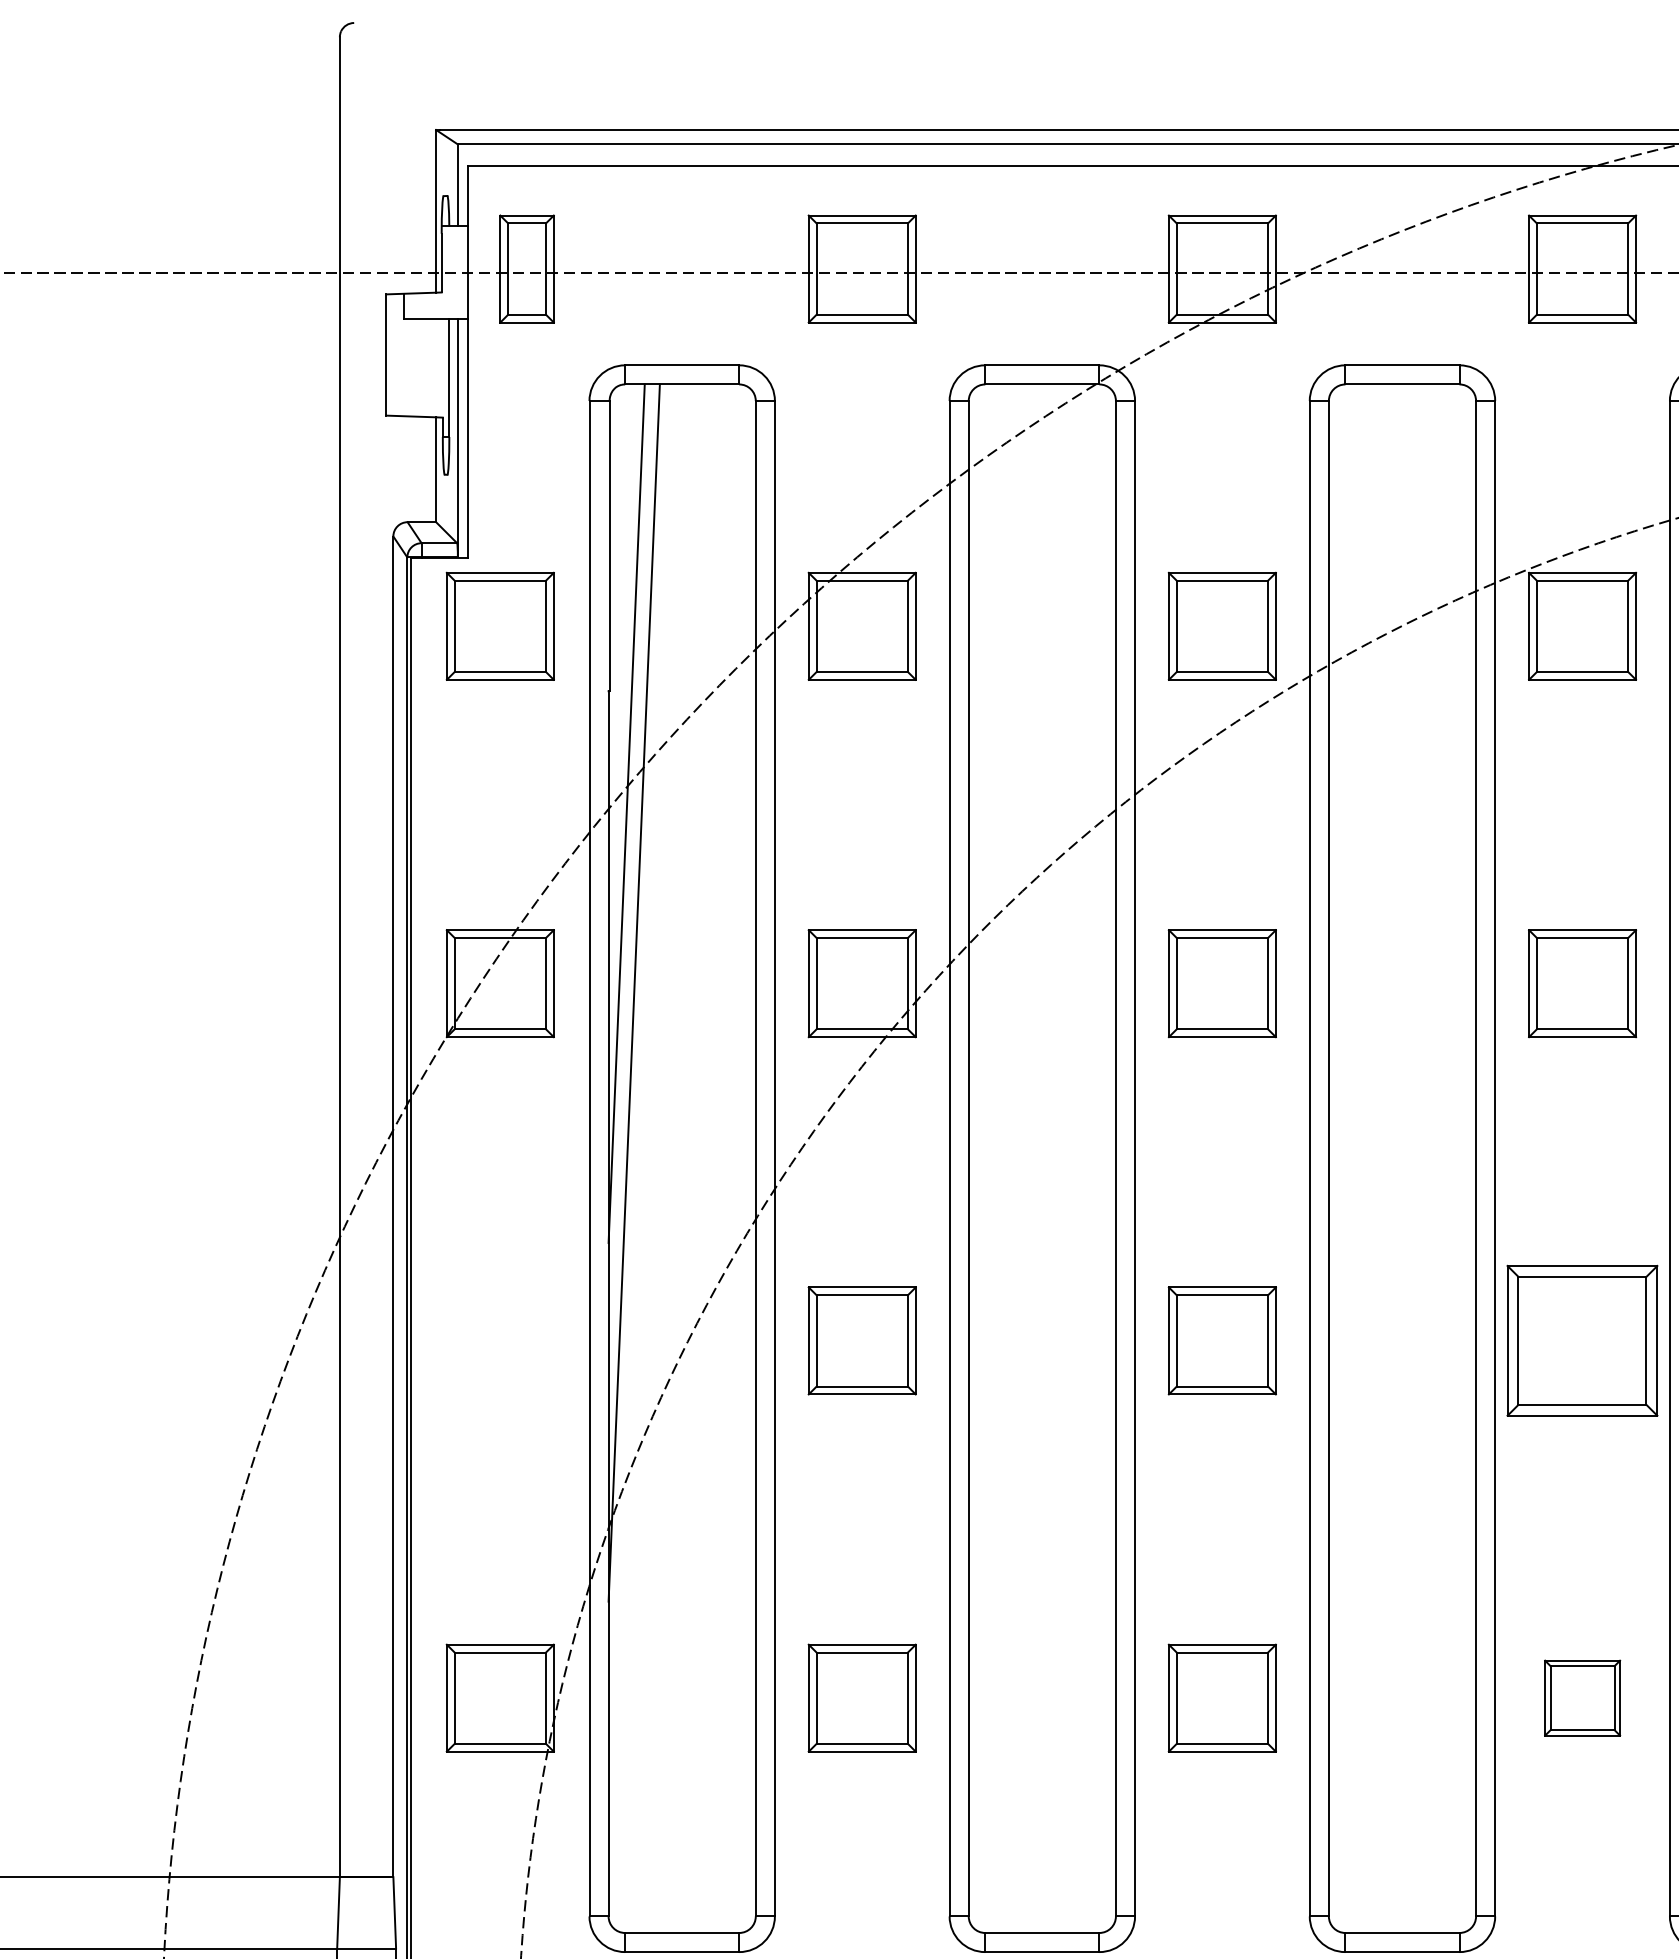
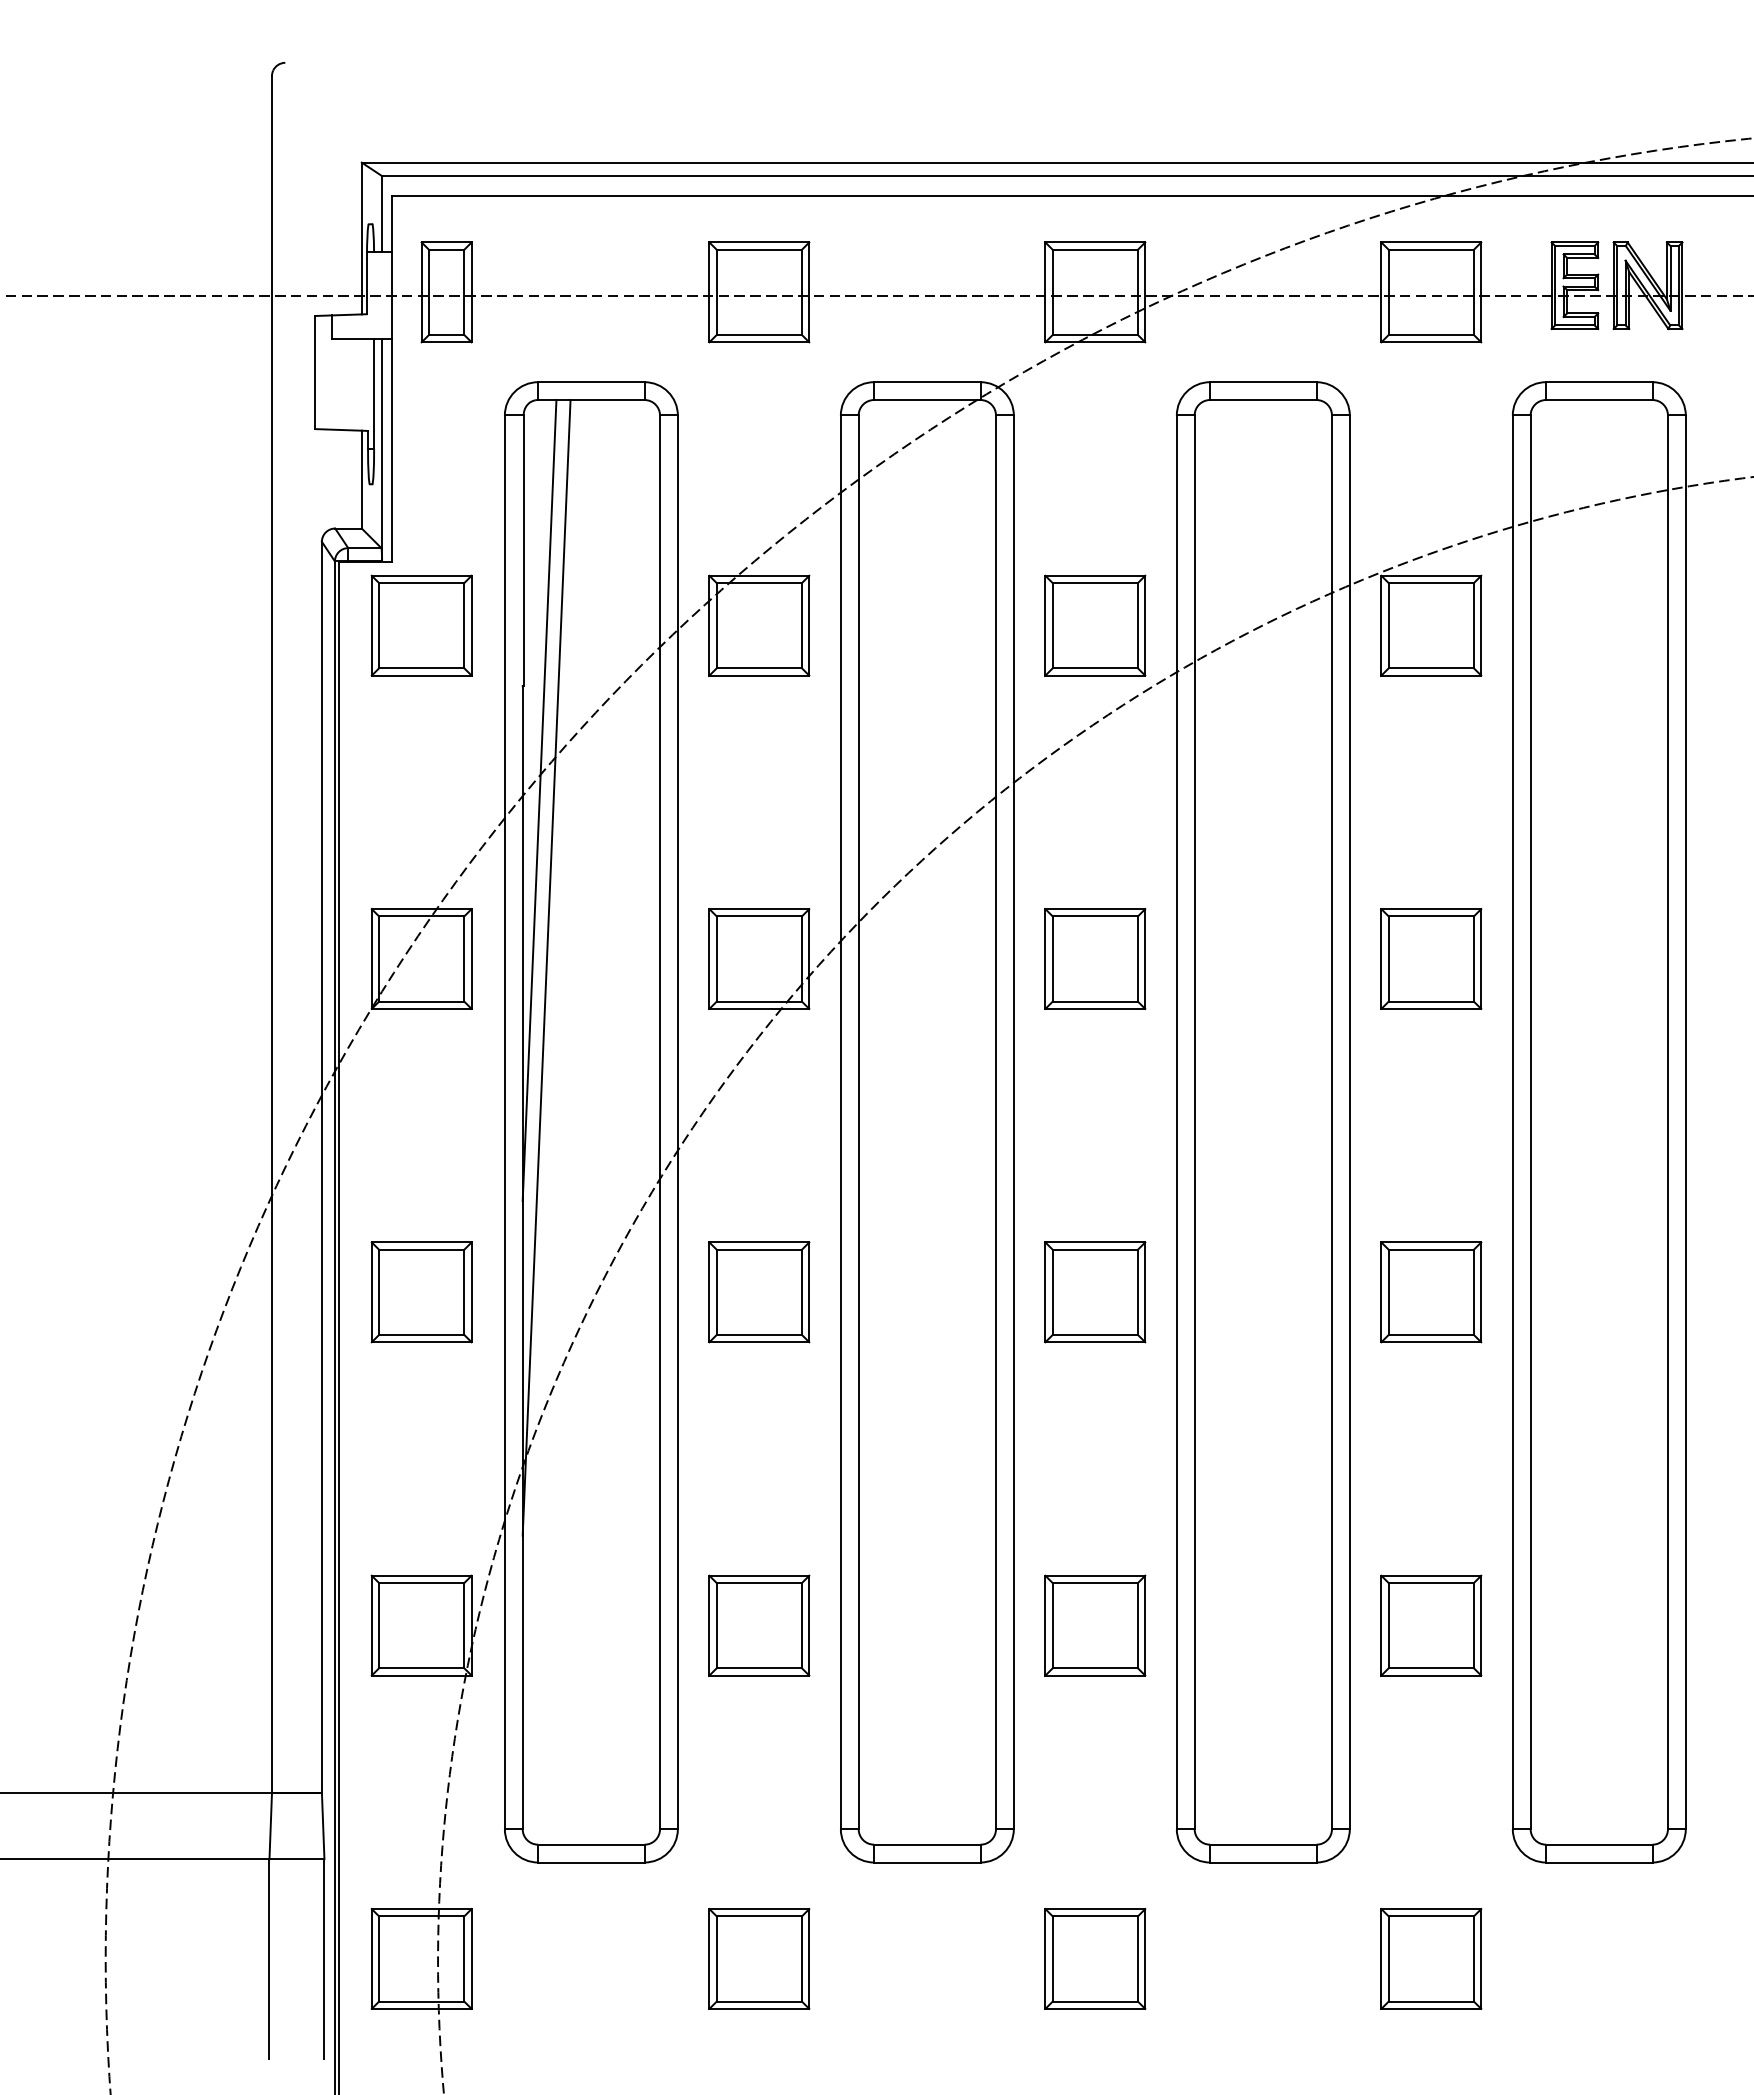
part: (500, 1341) -> (421, 1292), added
part: (1582, 1341) -> (1431, 1292), size x0.71
part: (1582, 1698) -> (1431, 1625), size x1.43

